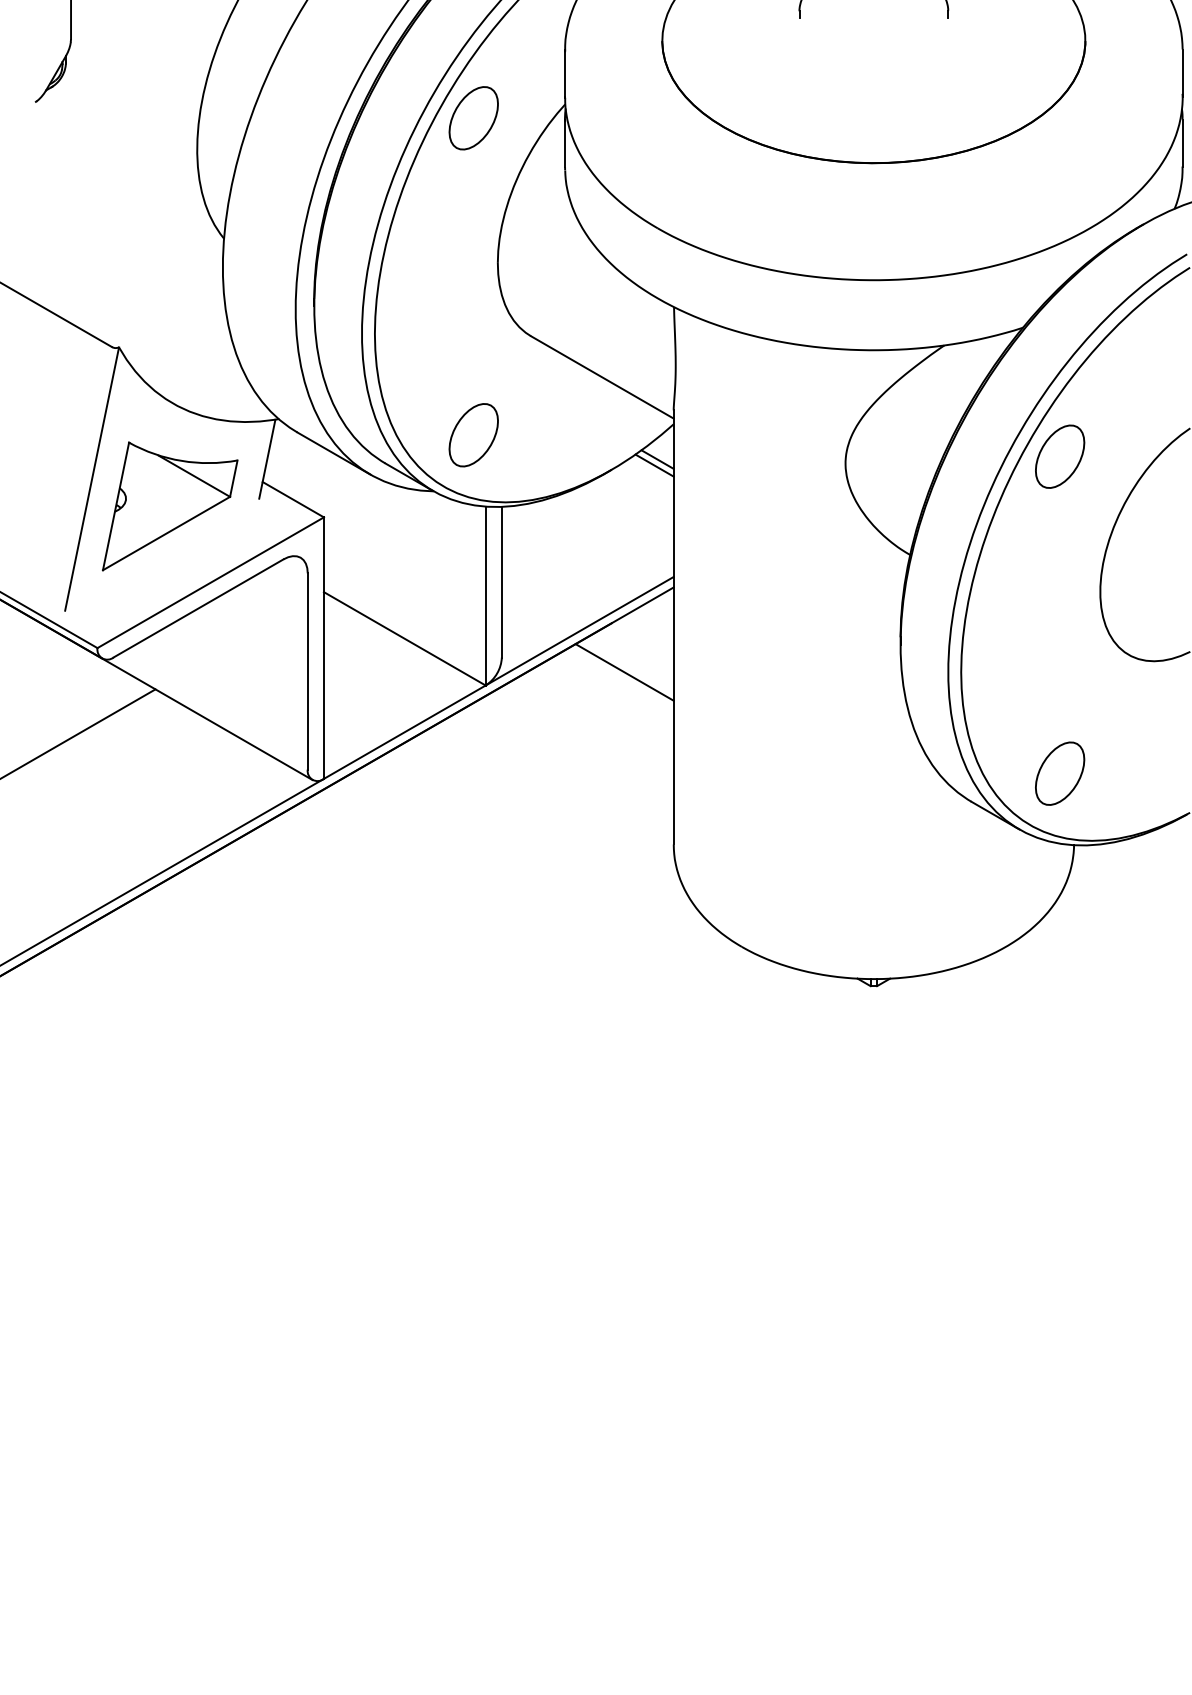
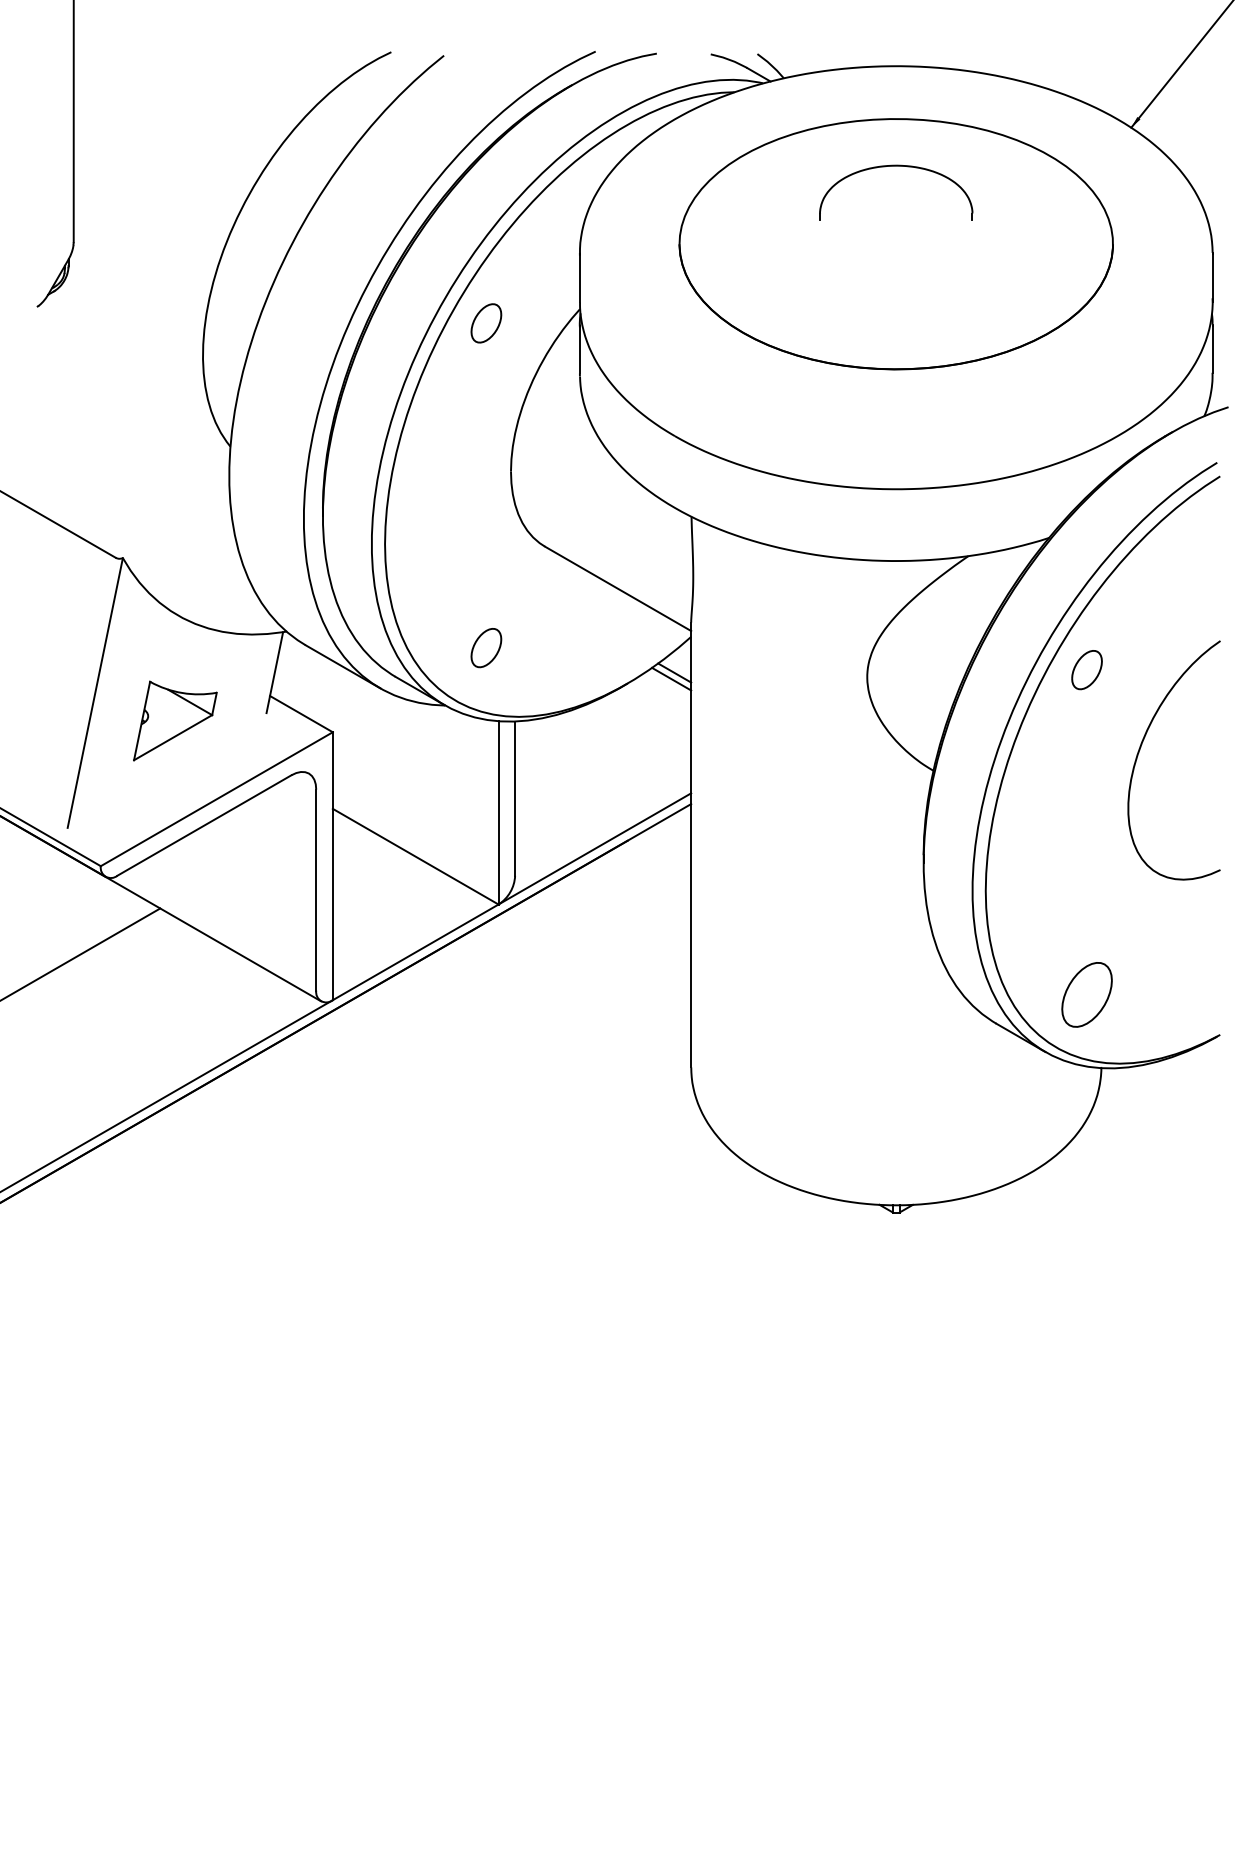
part: (473, 118) -> (486, 323), size x0.6
part: (473, 434) -> (486, 647), size x0.6
part: (1059, 456) -> (1086, 669), size x0.6
part: (170, 505) -> (175, 720), size x0.6
line: (624, 672) -> (640, 891), removed

